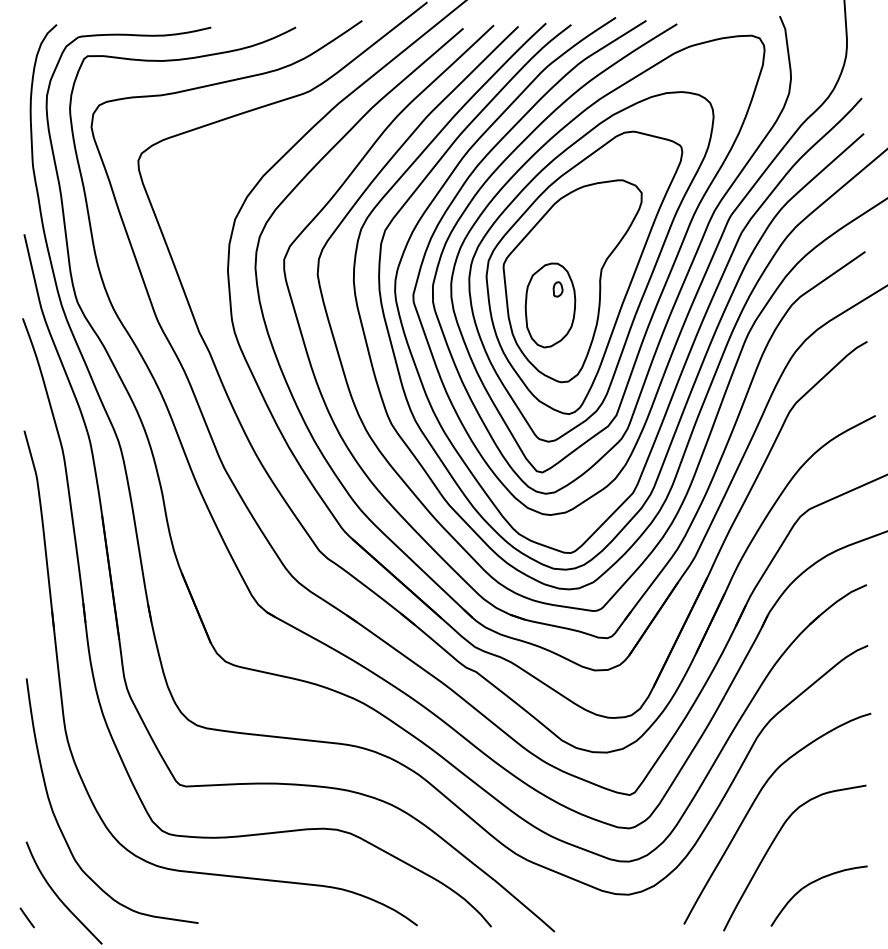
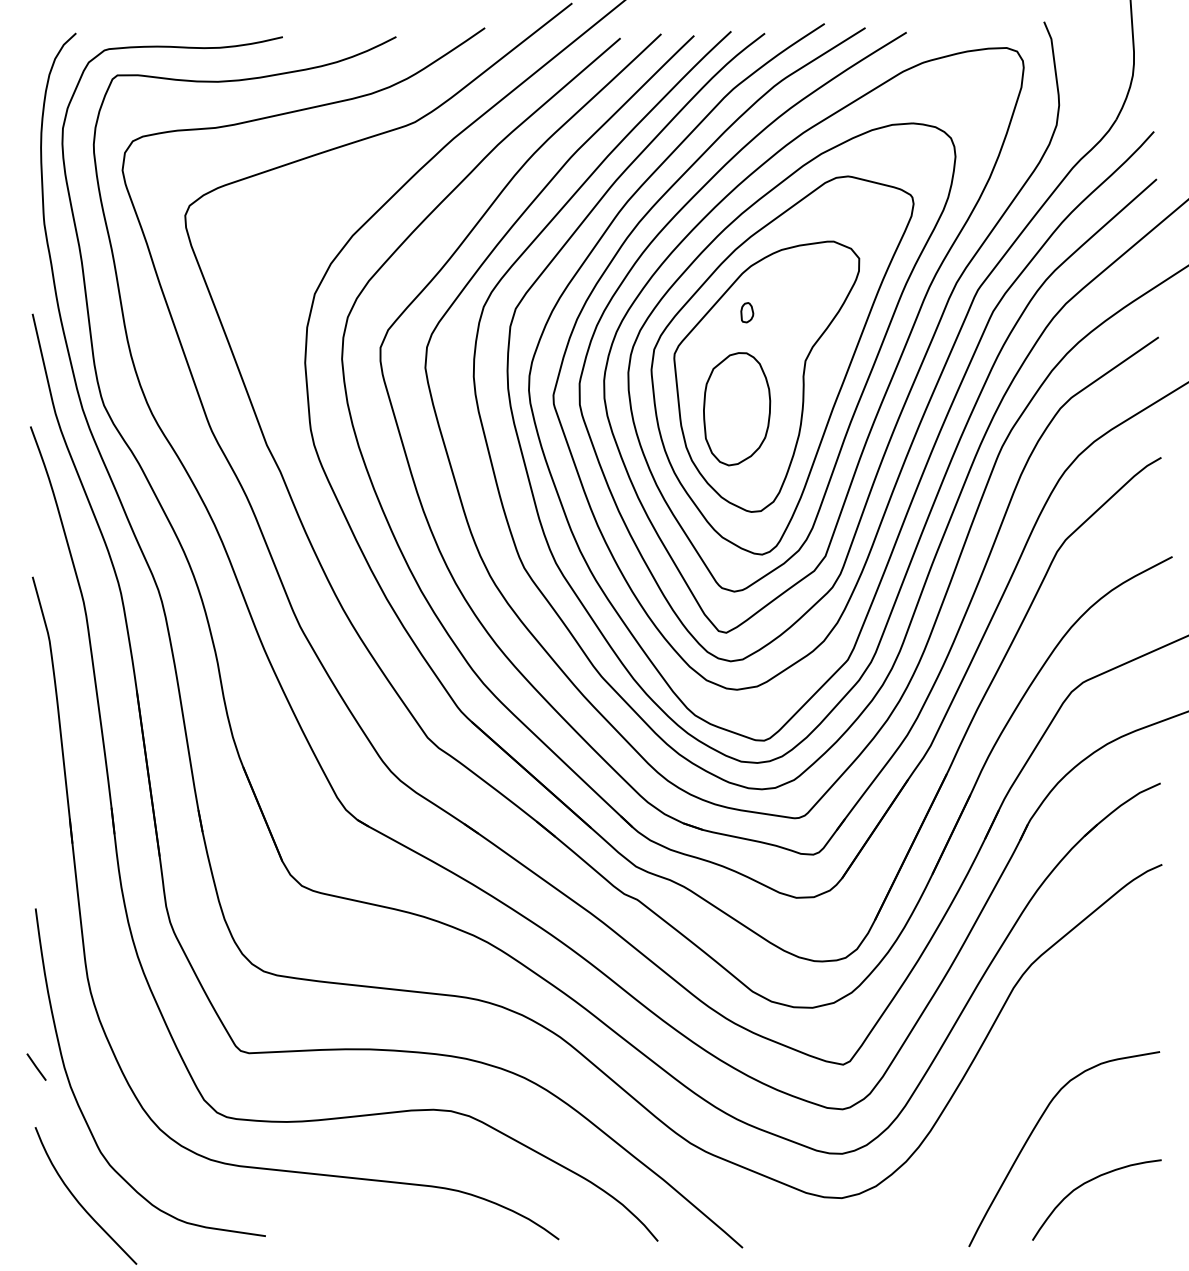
part: (557, 289) -> (746, 312), moved
curve: (754, 803) -> (1010, 1075), removed
line: (26, 917) -> (35, 1066), moved

